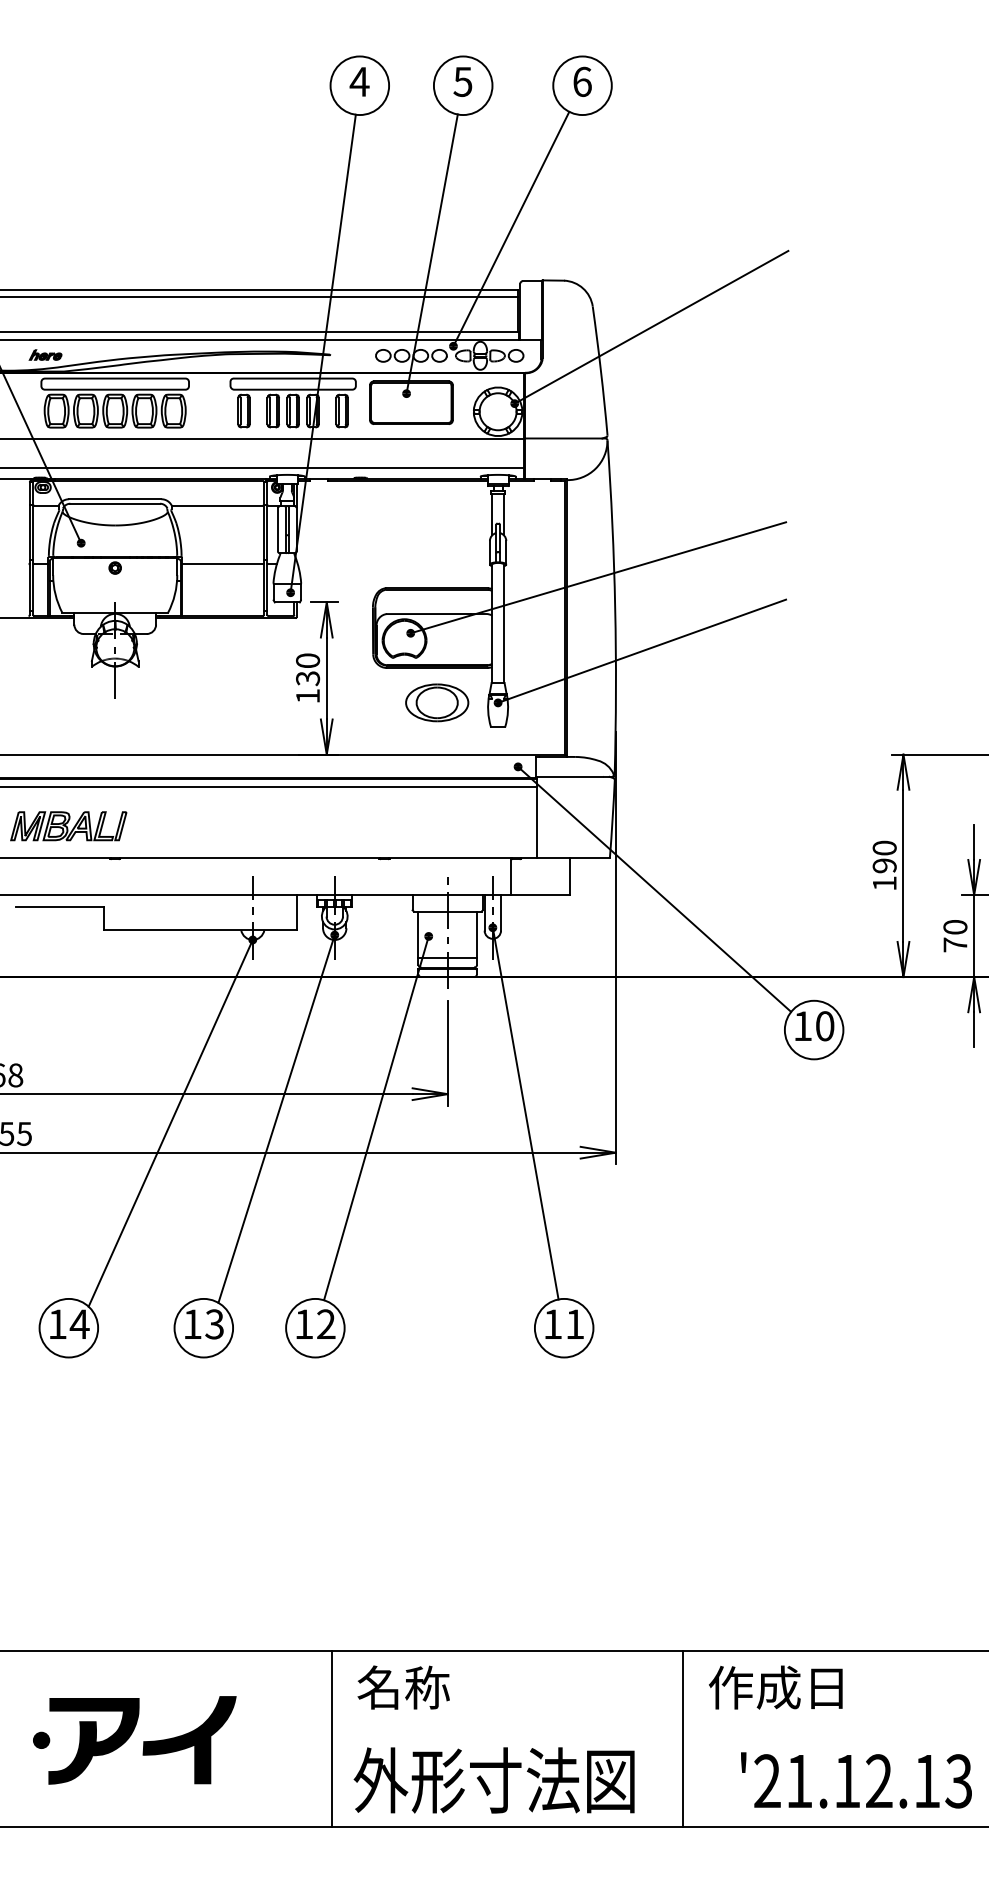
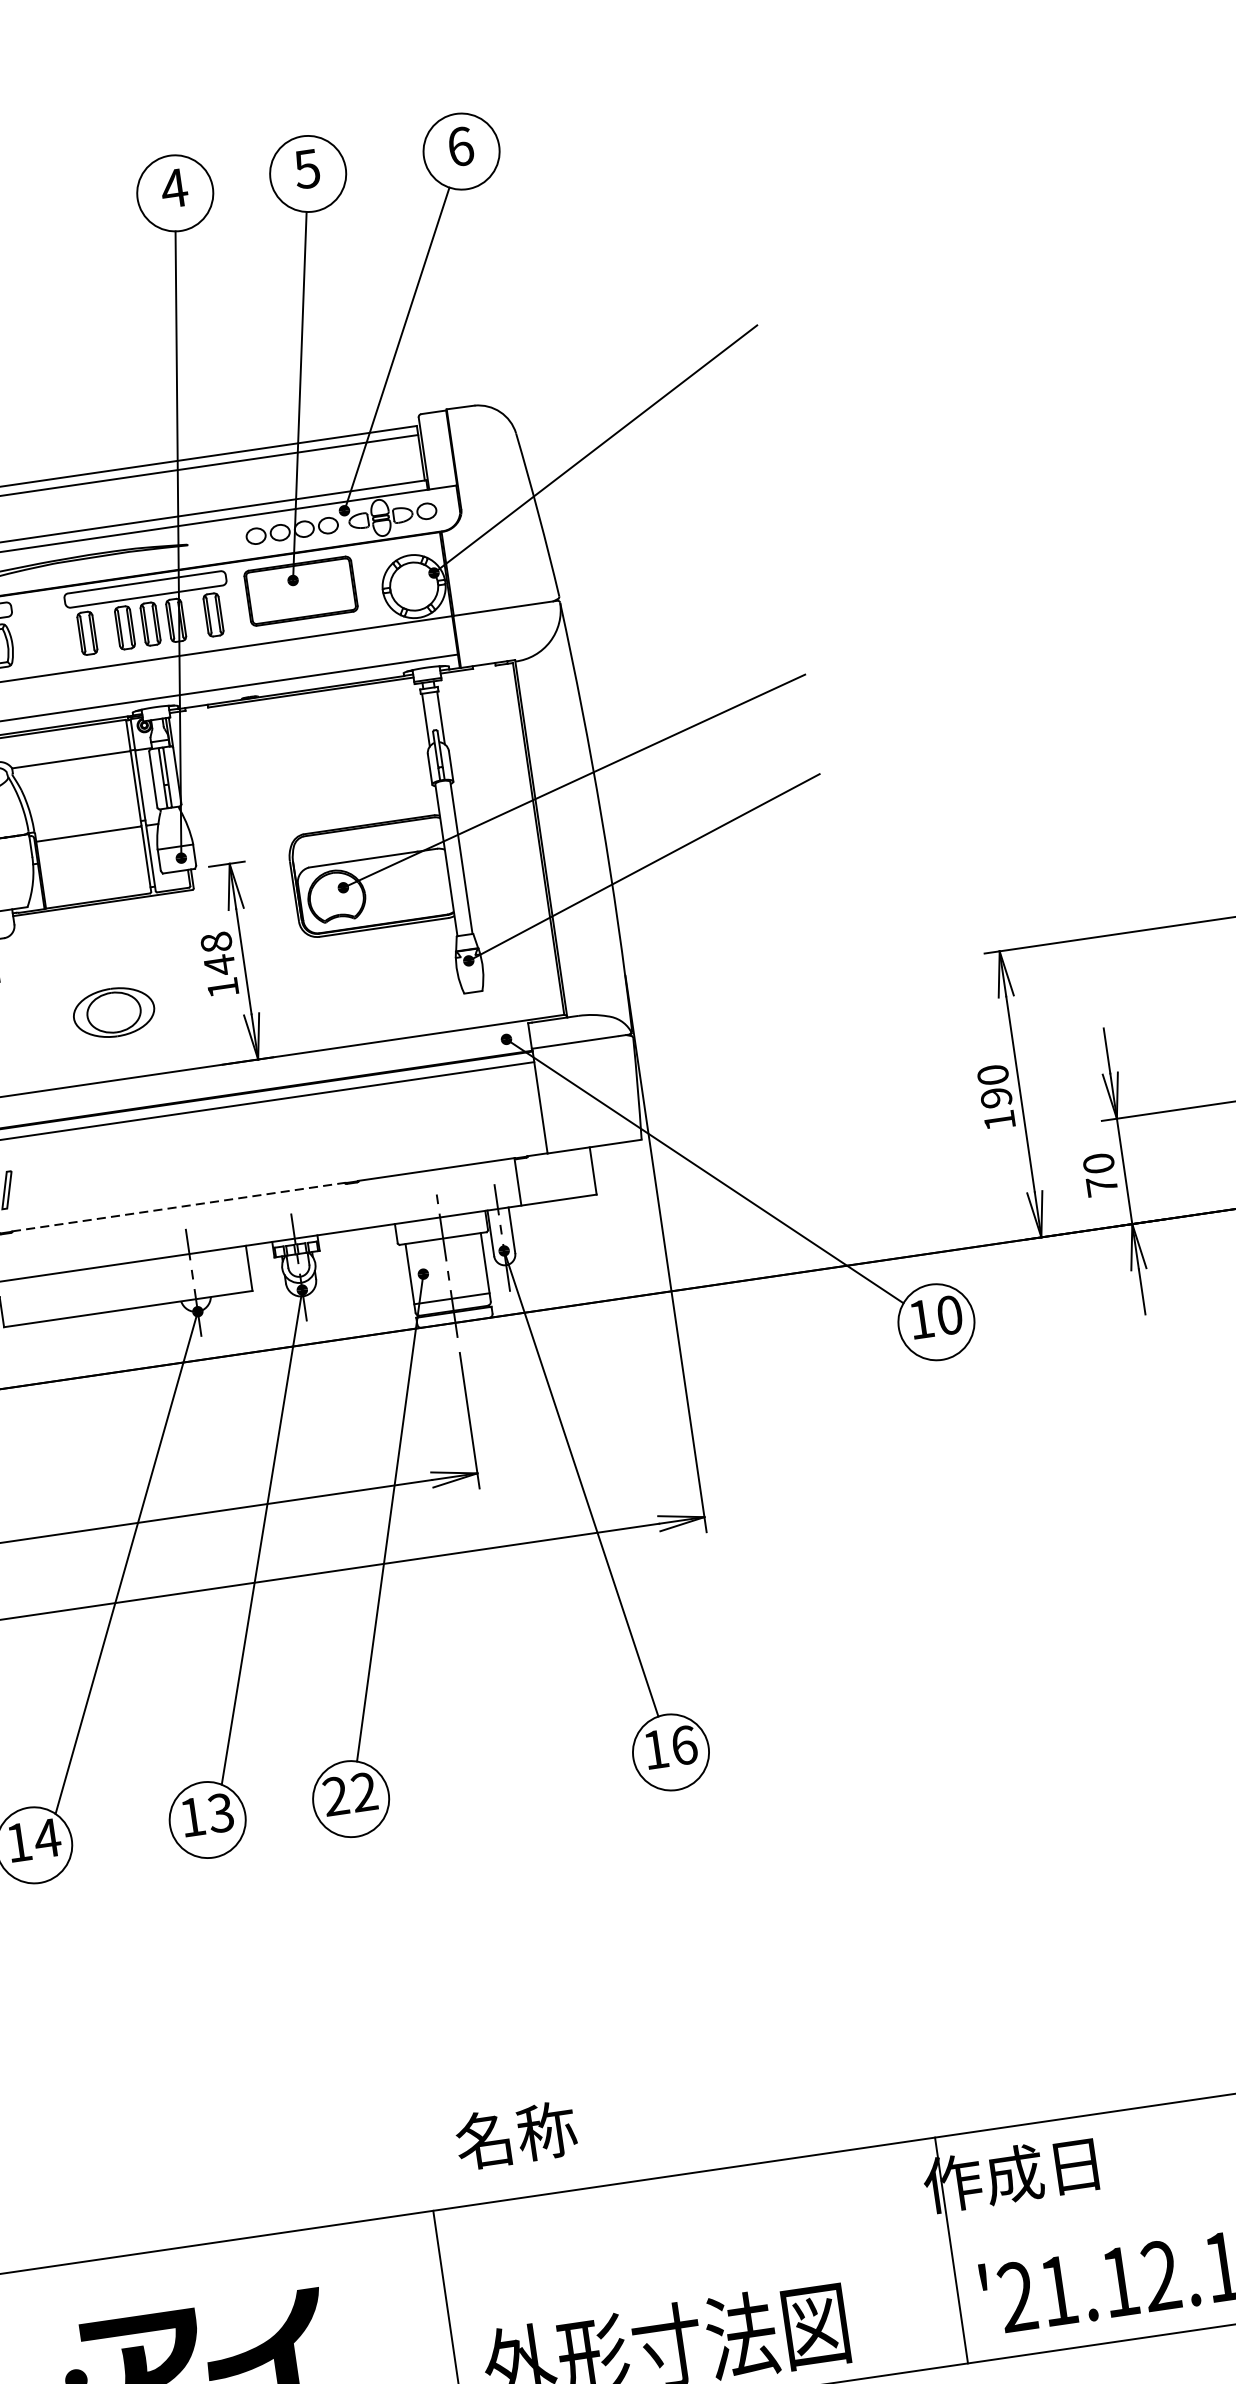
text: (308, 669) -> (218, 953), 130 -> 148
part: (437, 702) -> (114, 1012), moved
line: (249, 858) -> (178, 1207), solid -> dashed
text: (304, 1323) -> (336, 1795), 12 -> 22
text: (575, 1324) -> (684, 1745), 11 -> 16
text: (403, 1687) -> (515, 2135), moved
line: (683, 1738) -> (951, 2250), moved

